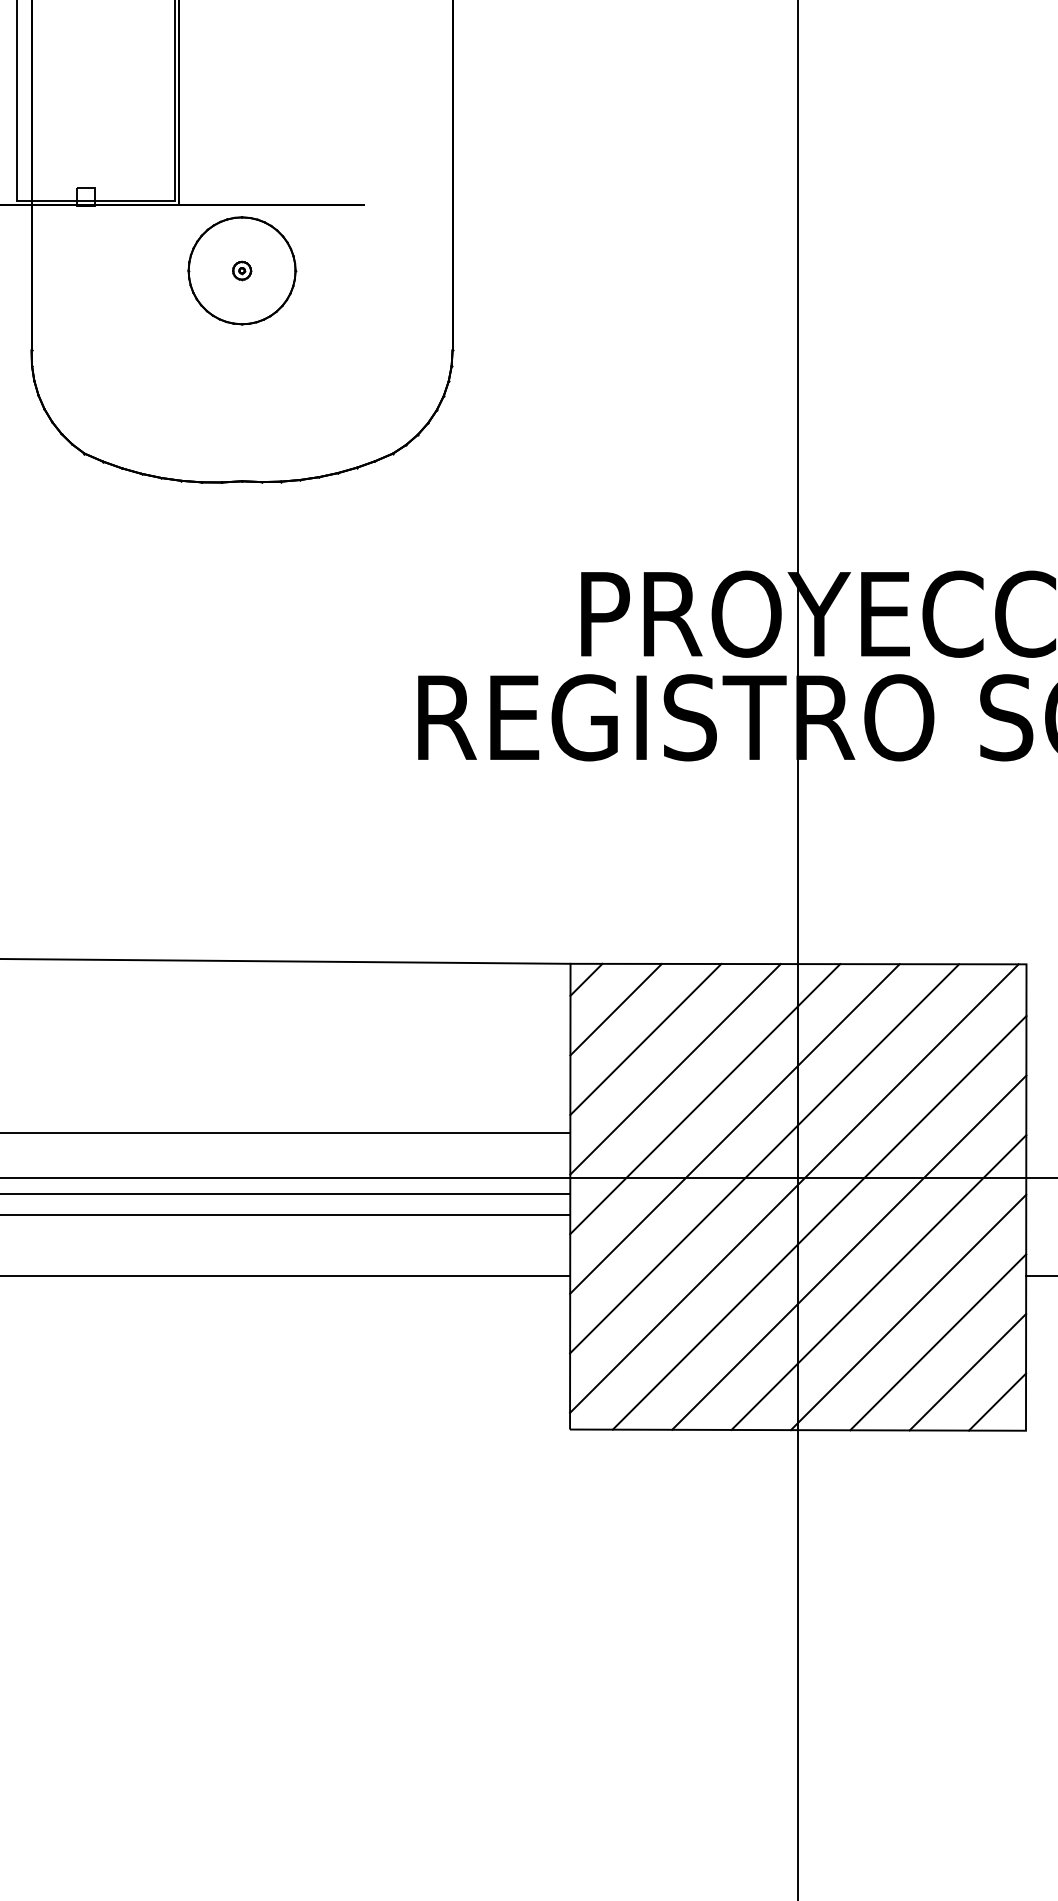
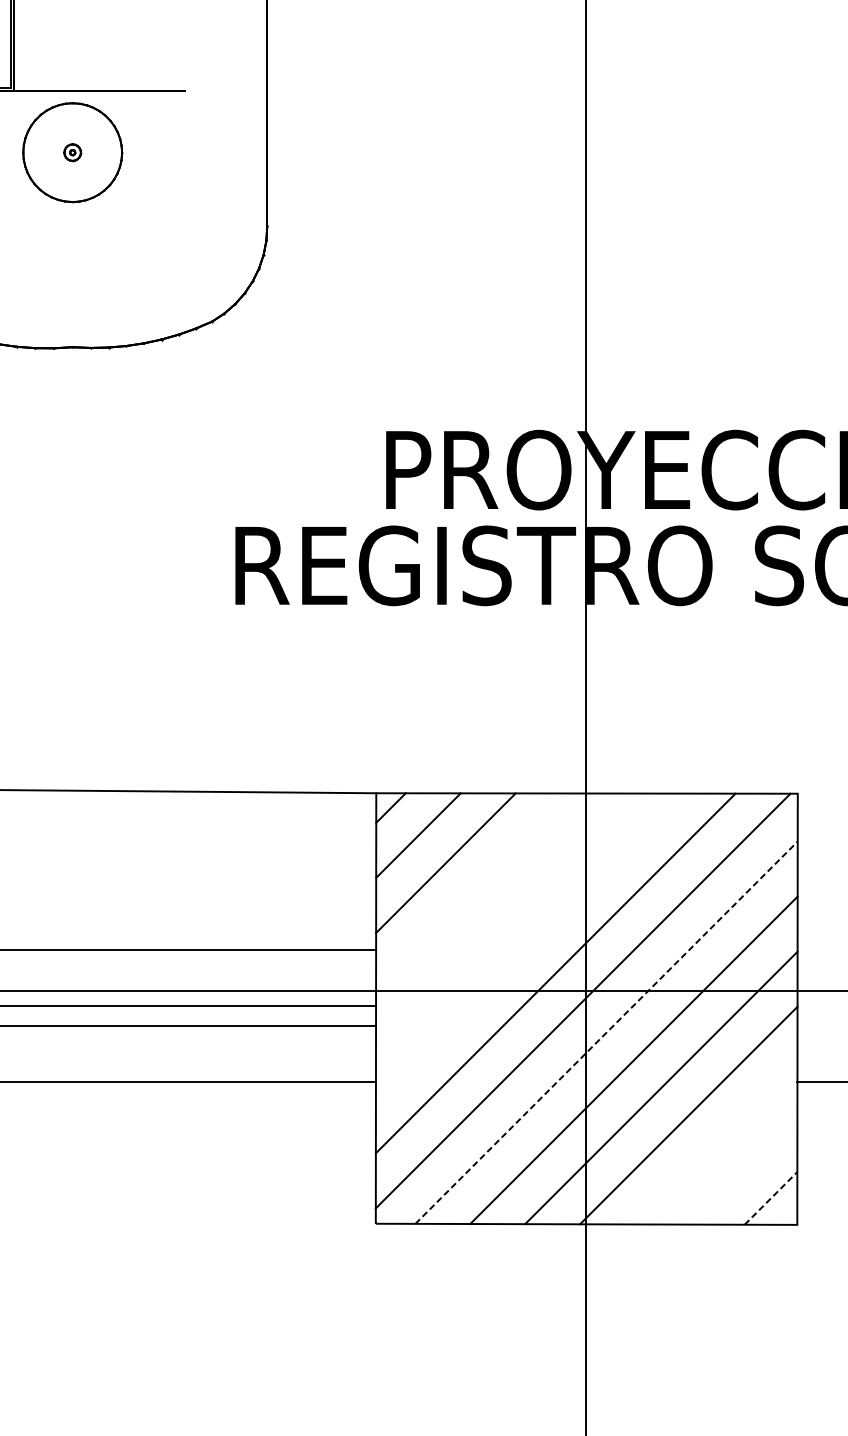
line: (675, 1069) -> (473, 890), removed
line: (705, 1099) -> (501, 918), removed
line: (734, 1128) -> (527, 945), removed
line: (820, 1222) -> (607, 1032), solid -> dashed
line: (938, 1342) -> (716, 1143), removed
line: (967, 1371) -> (743, 1170), removed
line: (997, 1401) -> (770, 1197), solid -> dashed

